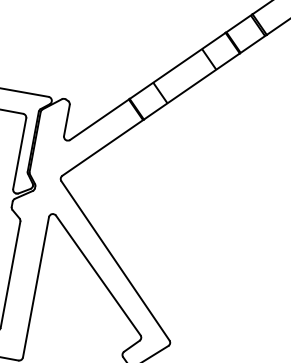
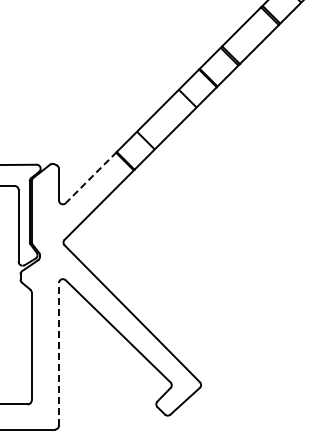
line: (99, 119) -> (90, 177), solid -> dashed
line: (36, 286) -> (59, 353), solid -> dashed

